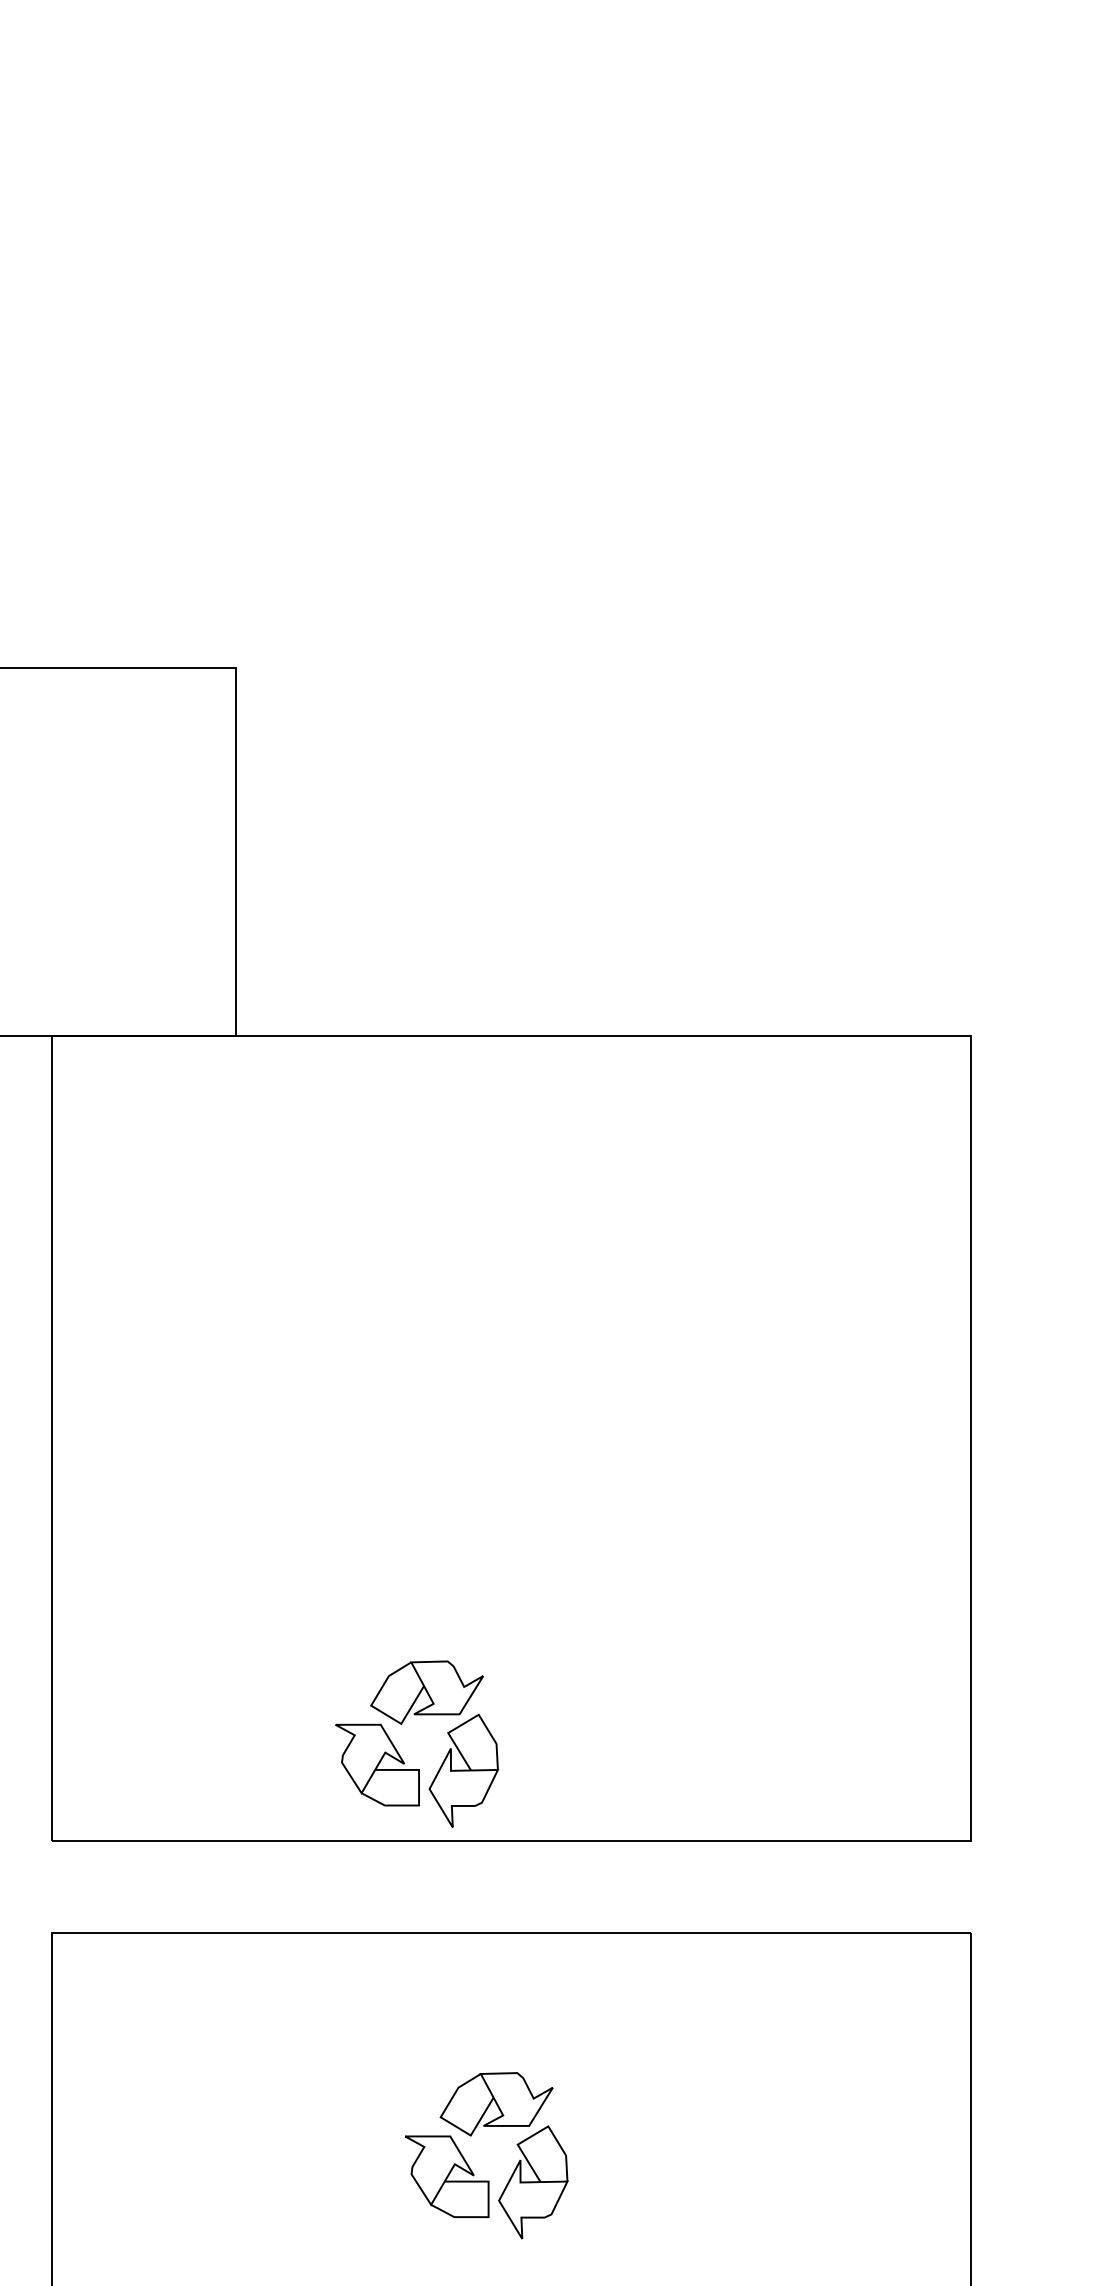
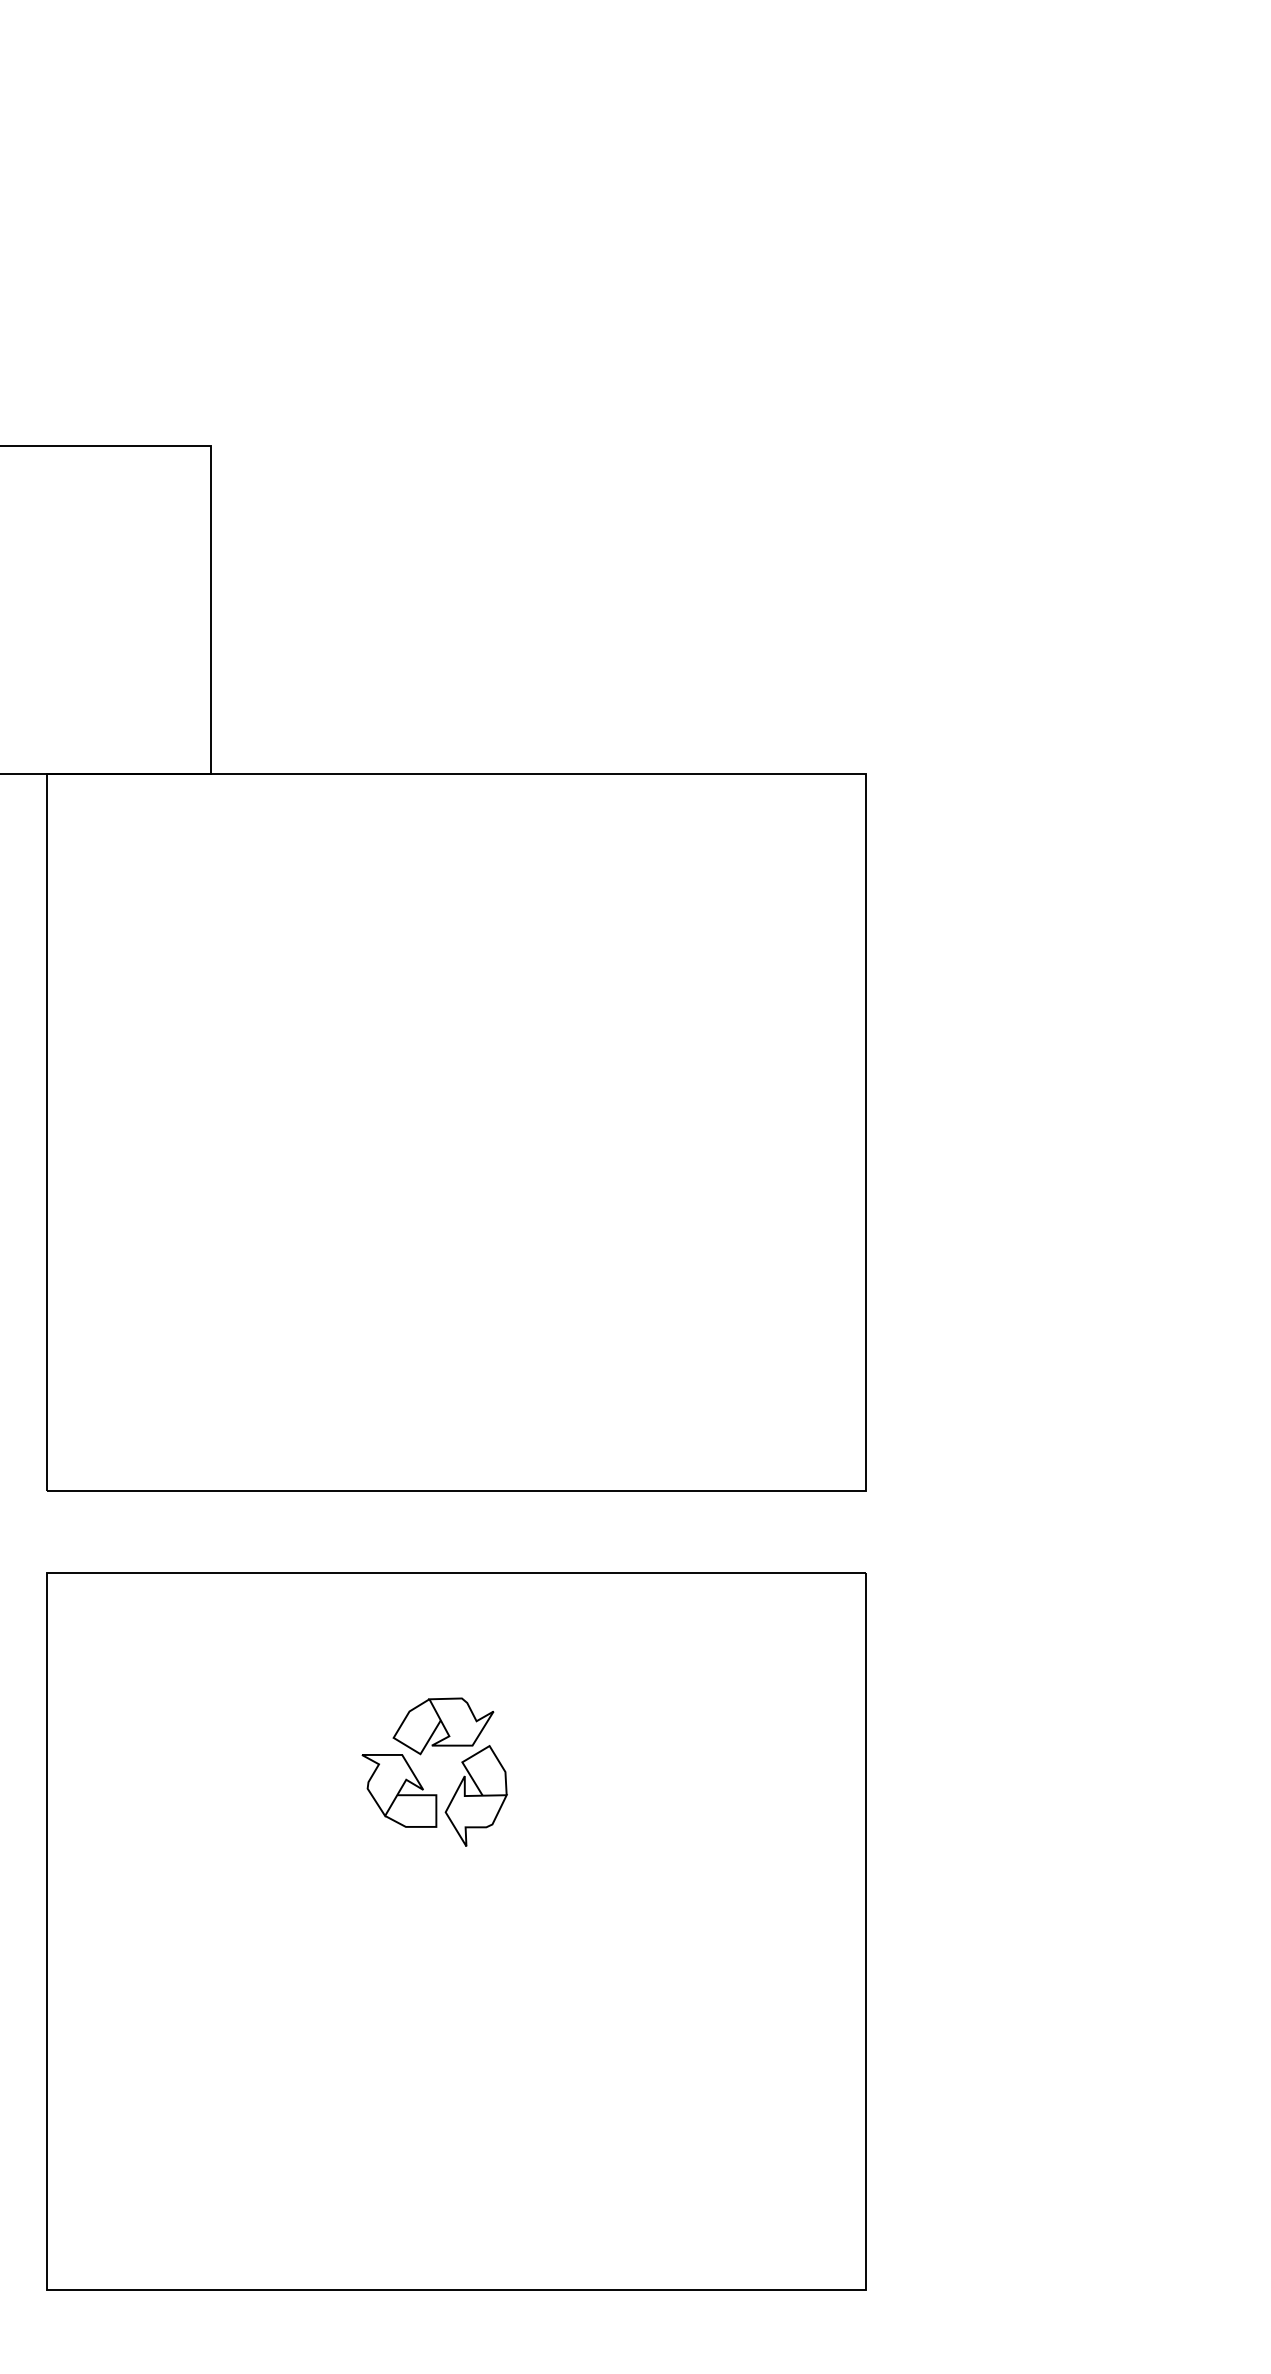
part: (399, 1752) -> (356, 1412), removed

